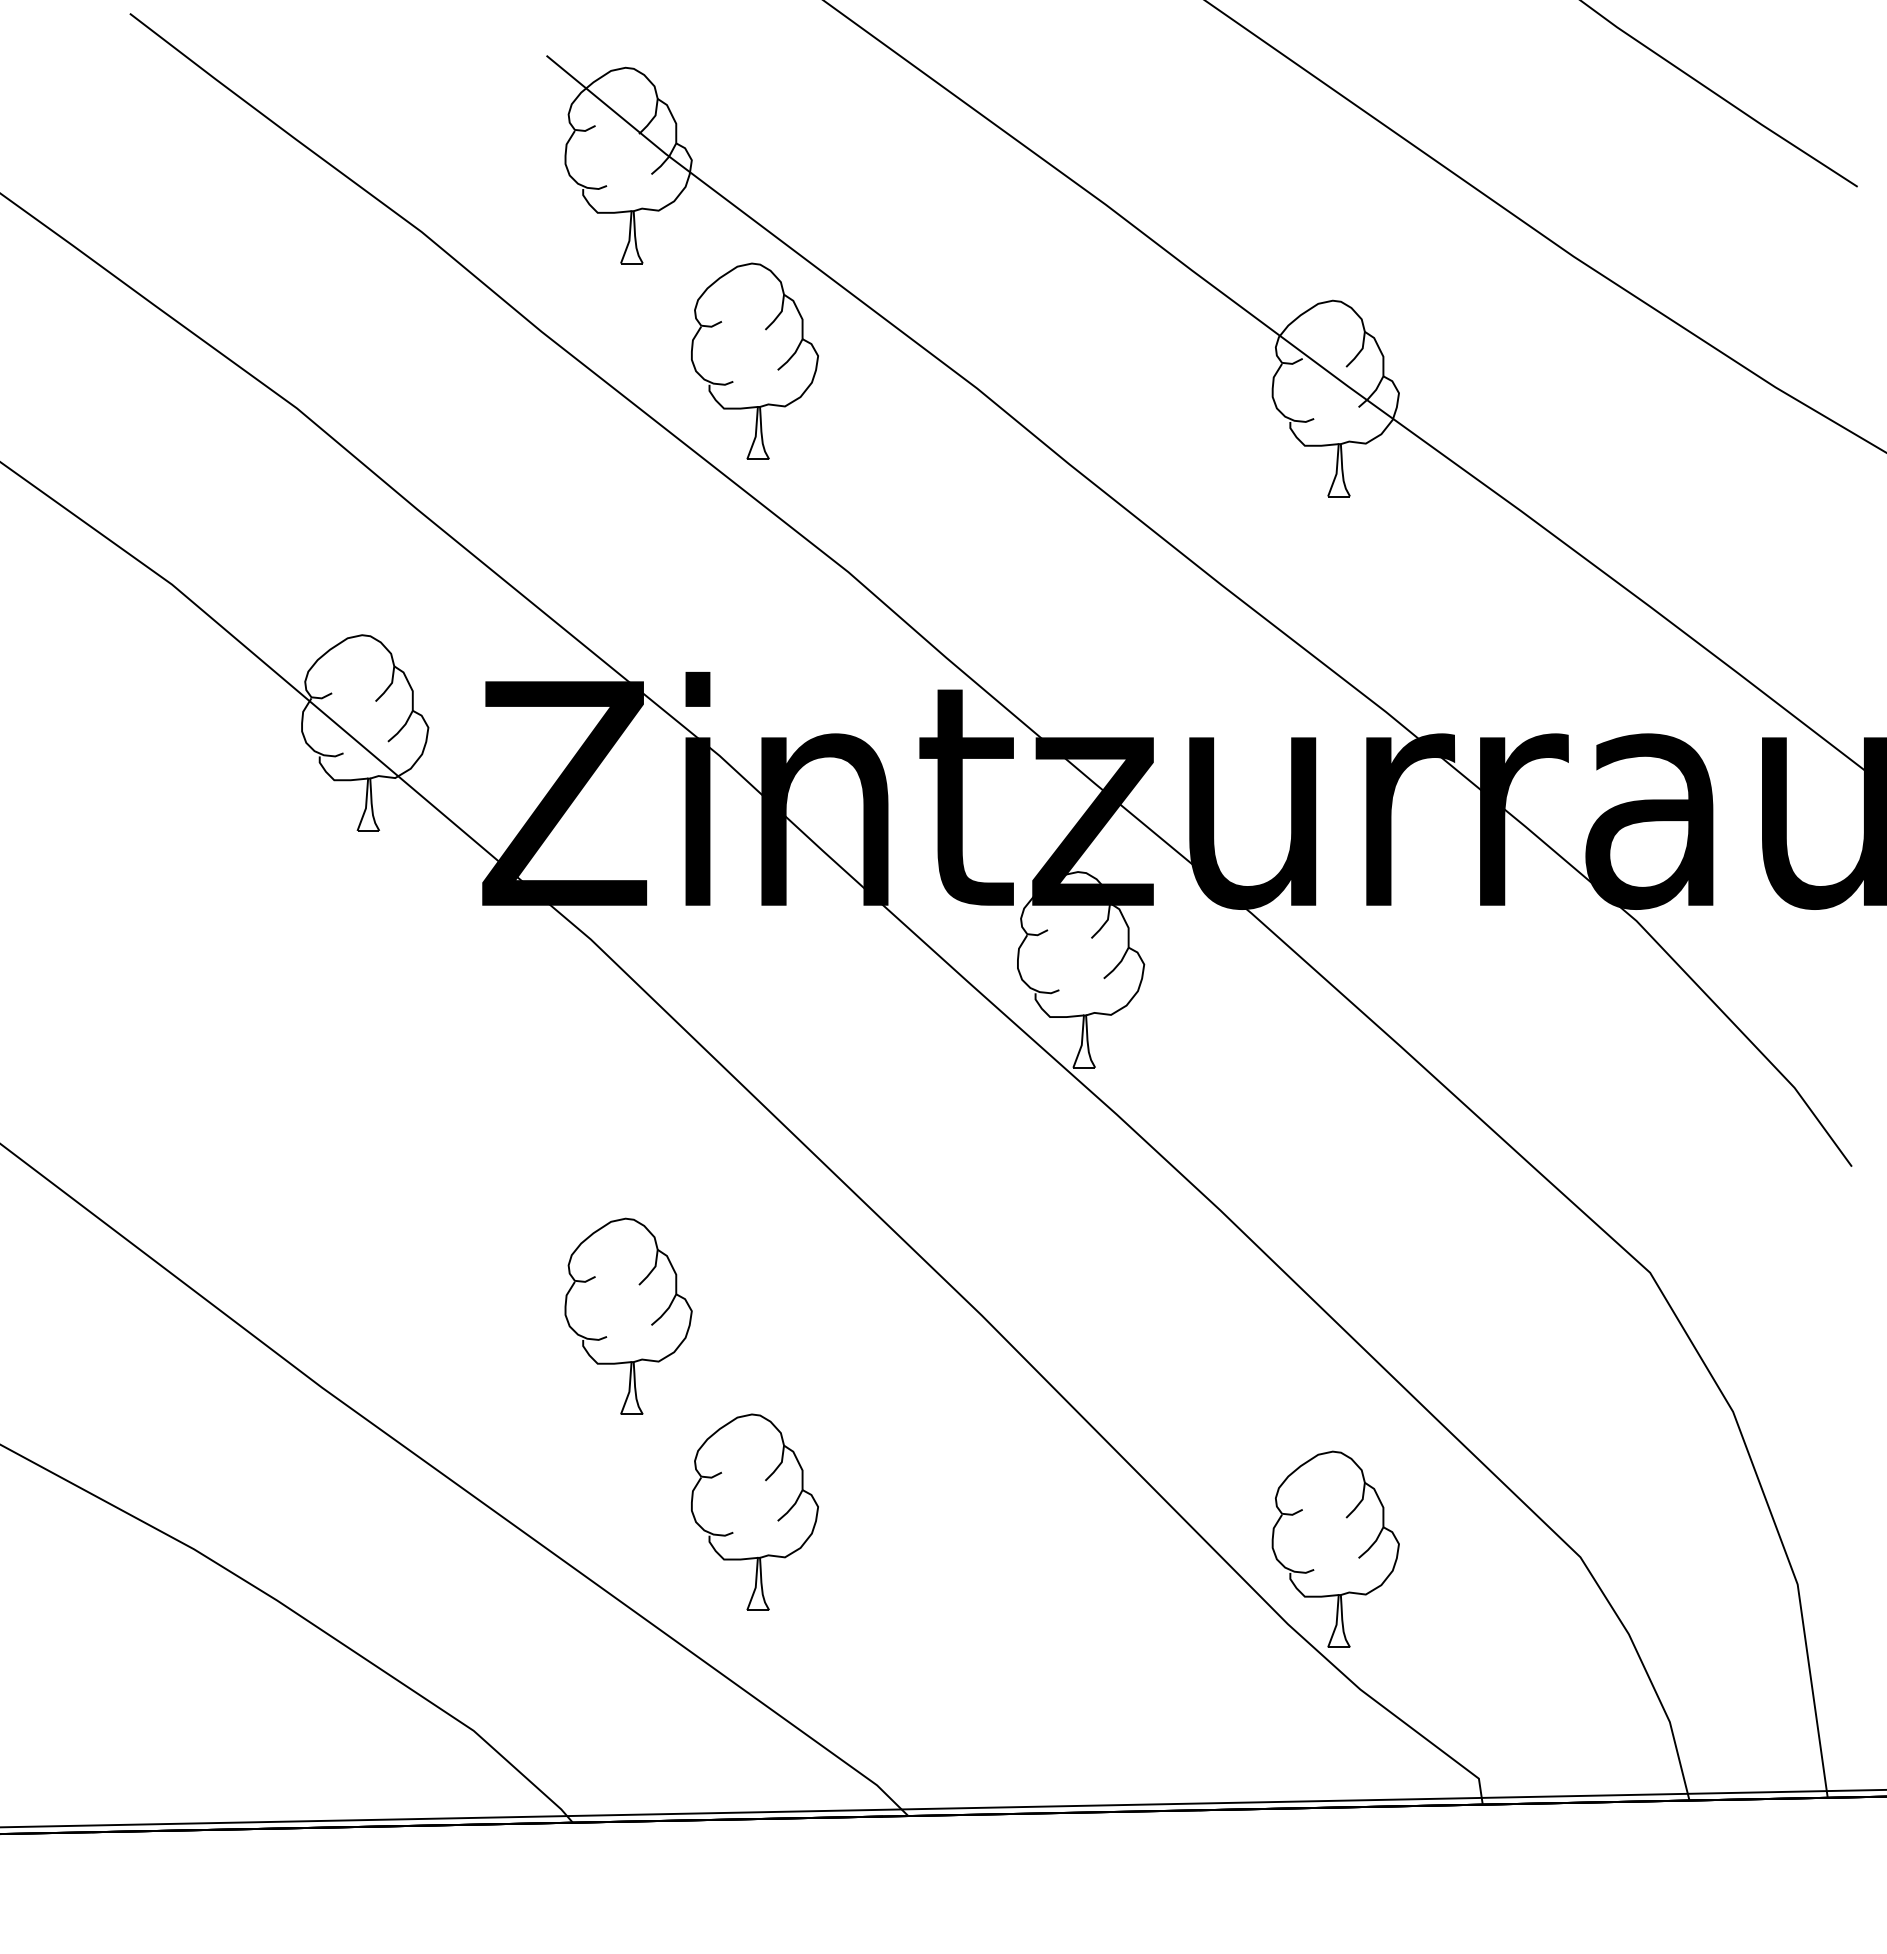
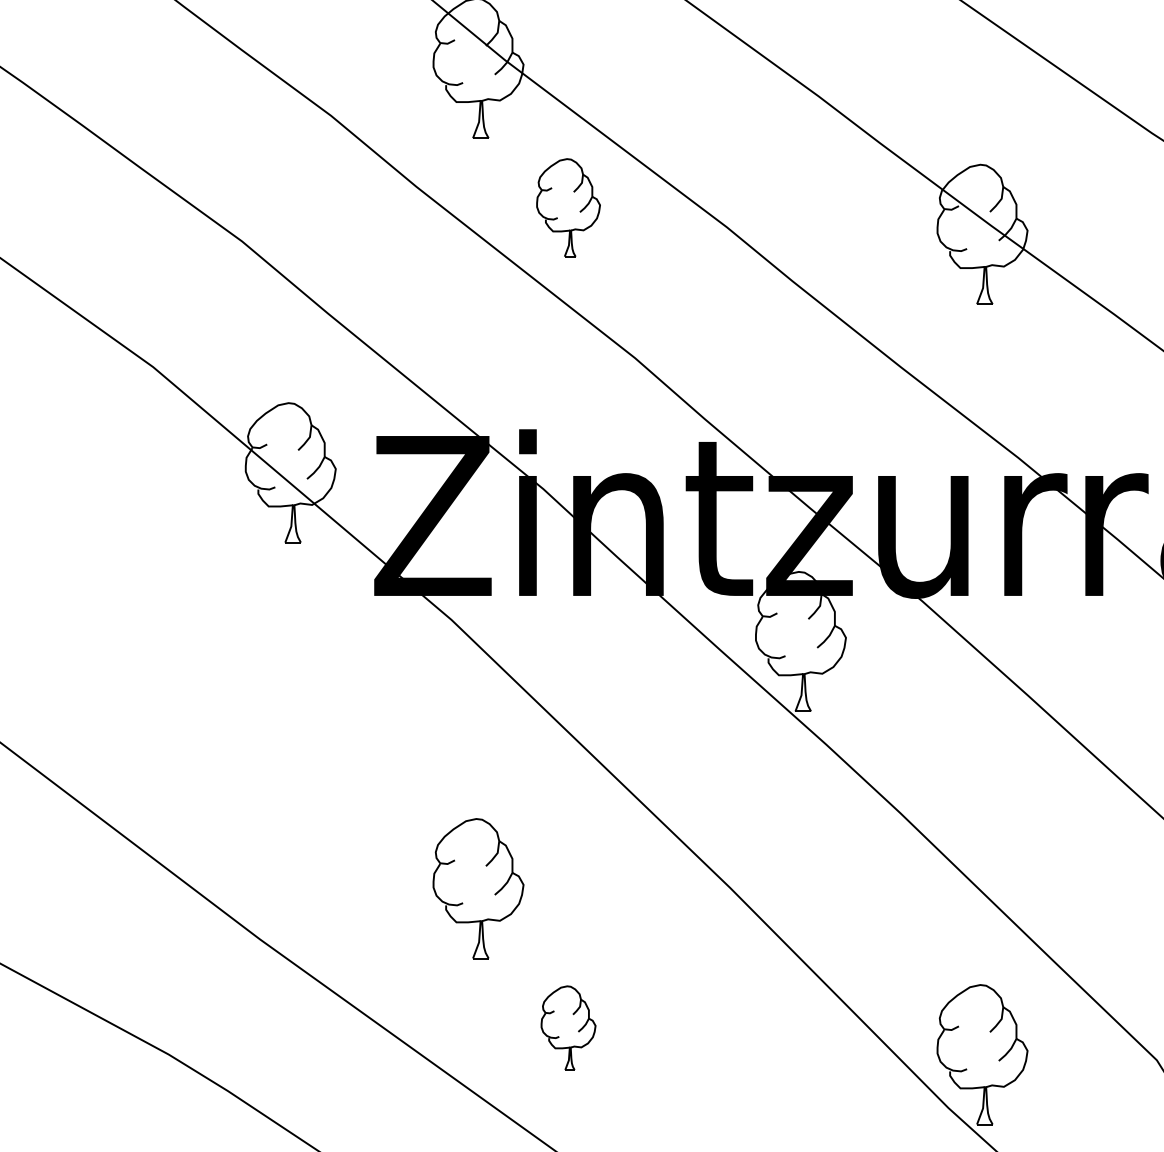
part: (754, 360) -> (568, 207), size x0.7
part: (754, 1511) -> (568, 1027), size x0.6

